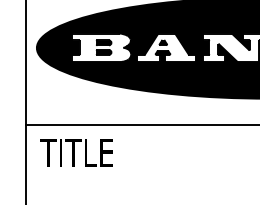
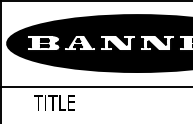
text: (76, 152) -> (54, 102), moved

